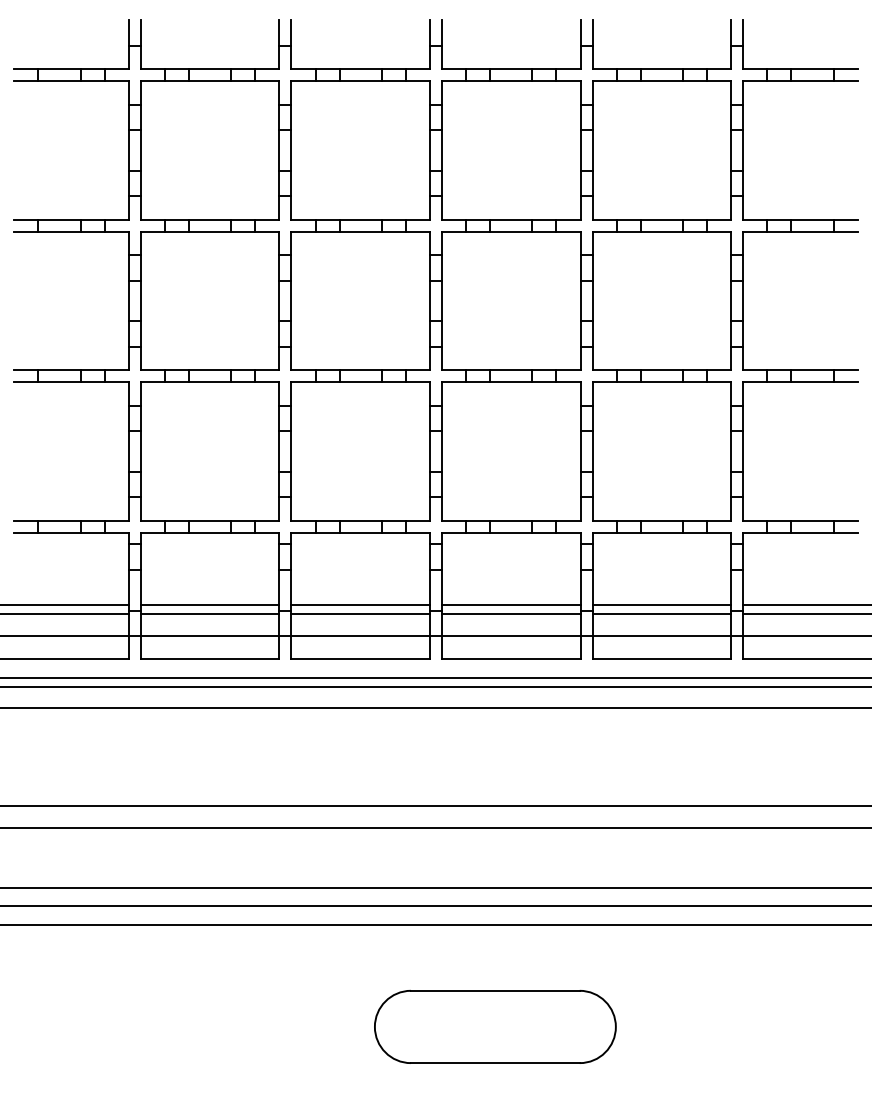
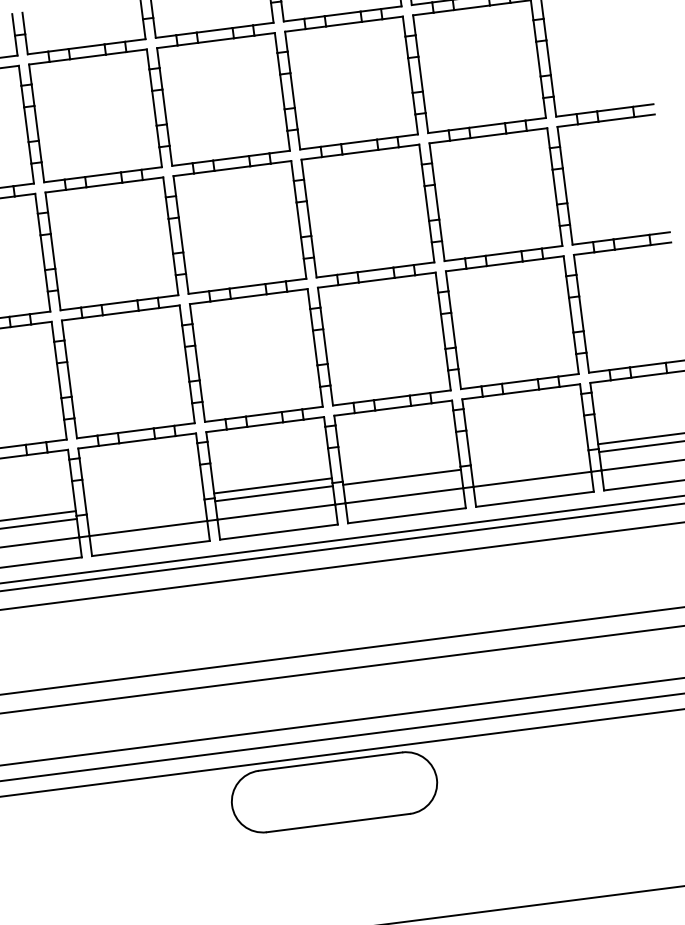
line: (209, 605) -> (144, 502), removed
line: (511, 605) -> (401, 469), removed
line: (661, 605) -> (528, 453), removed
line: (209, 614) -> (145, 510), removed
line: (661, 614) -> (529, 461), removed
part: (495, 1026) -> (334, 791), moved

